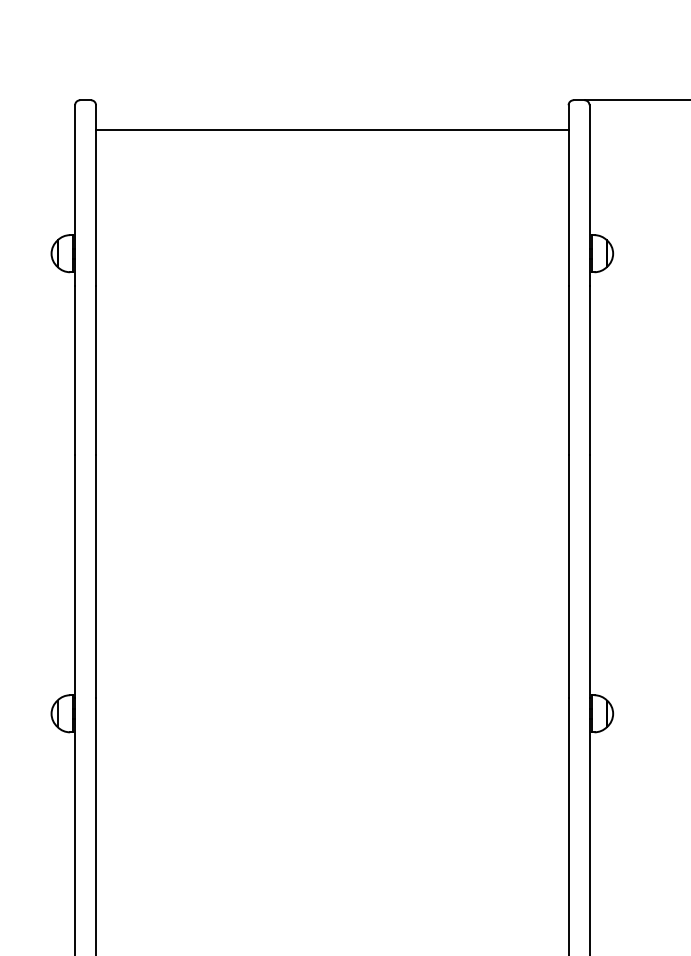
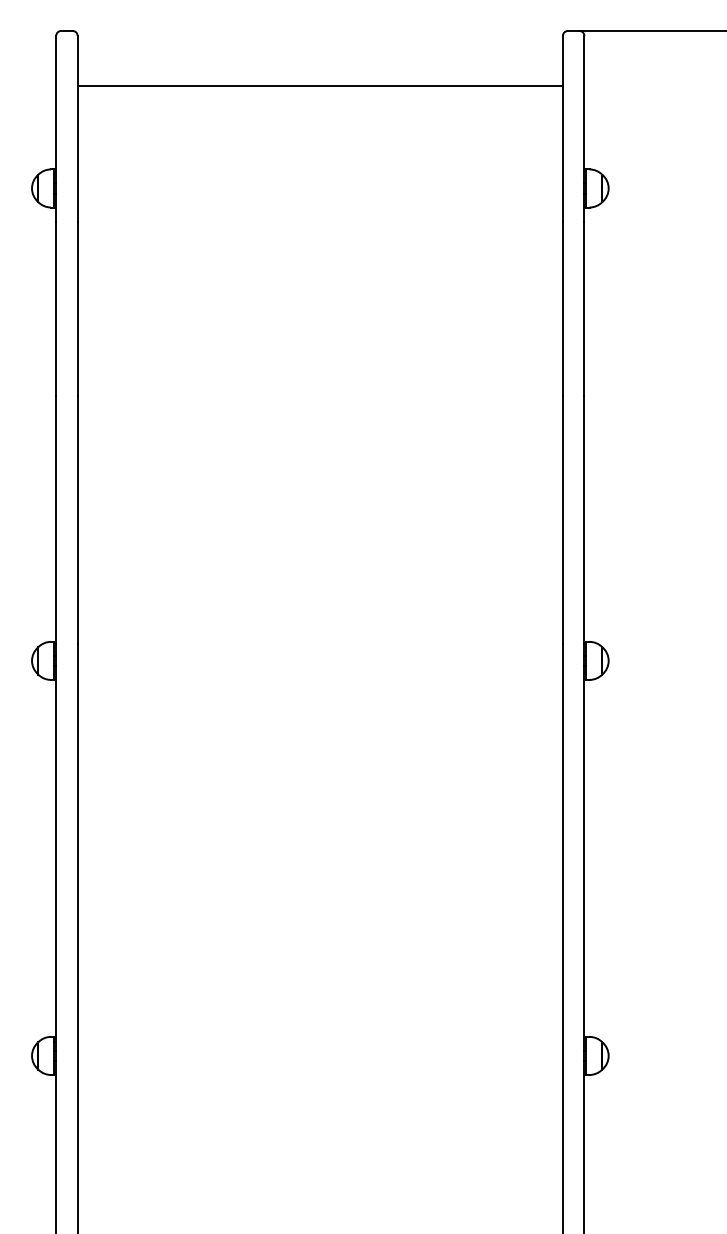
line: (331, 130) -> (319, 85), moved

